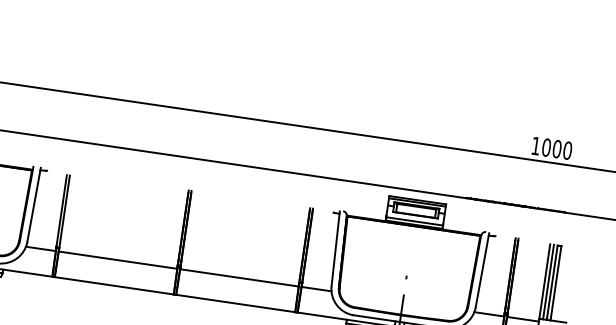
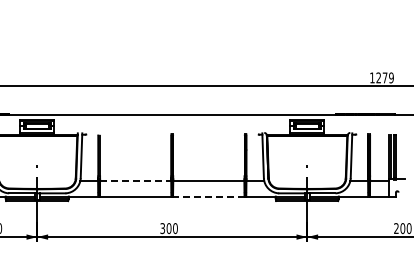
text: (556, 148) -> (384, 77), 1000 -> 1279
line: (117, 260) -> (135, 181), solid -> dashed
line: (235, 303) -> (208, 196), solid -> dashed

